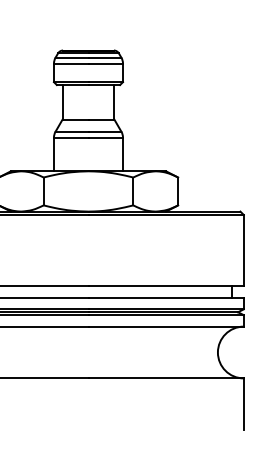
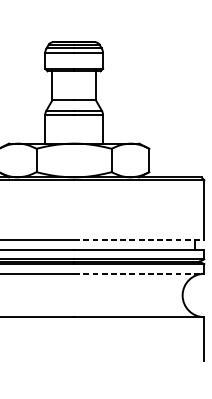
line: (166, 286) -> (139, 240), solid -> dashed
line: (166, 326) -> (139, 273), solid -> dashed

